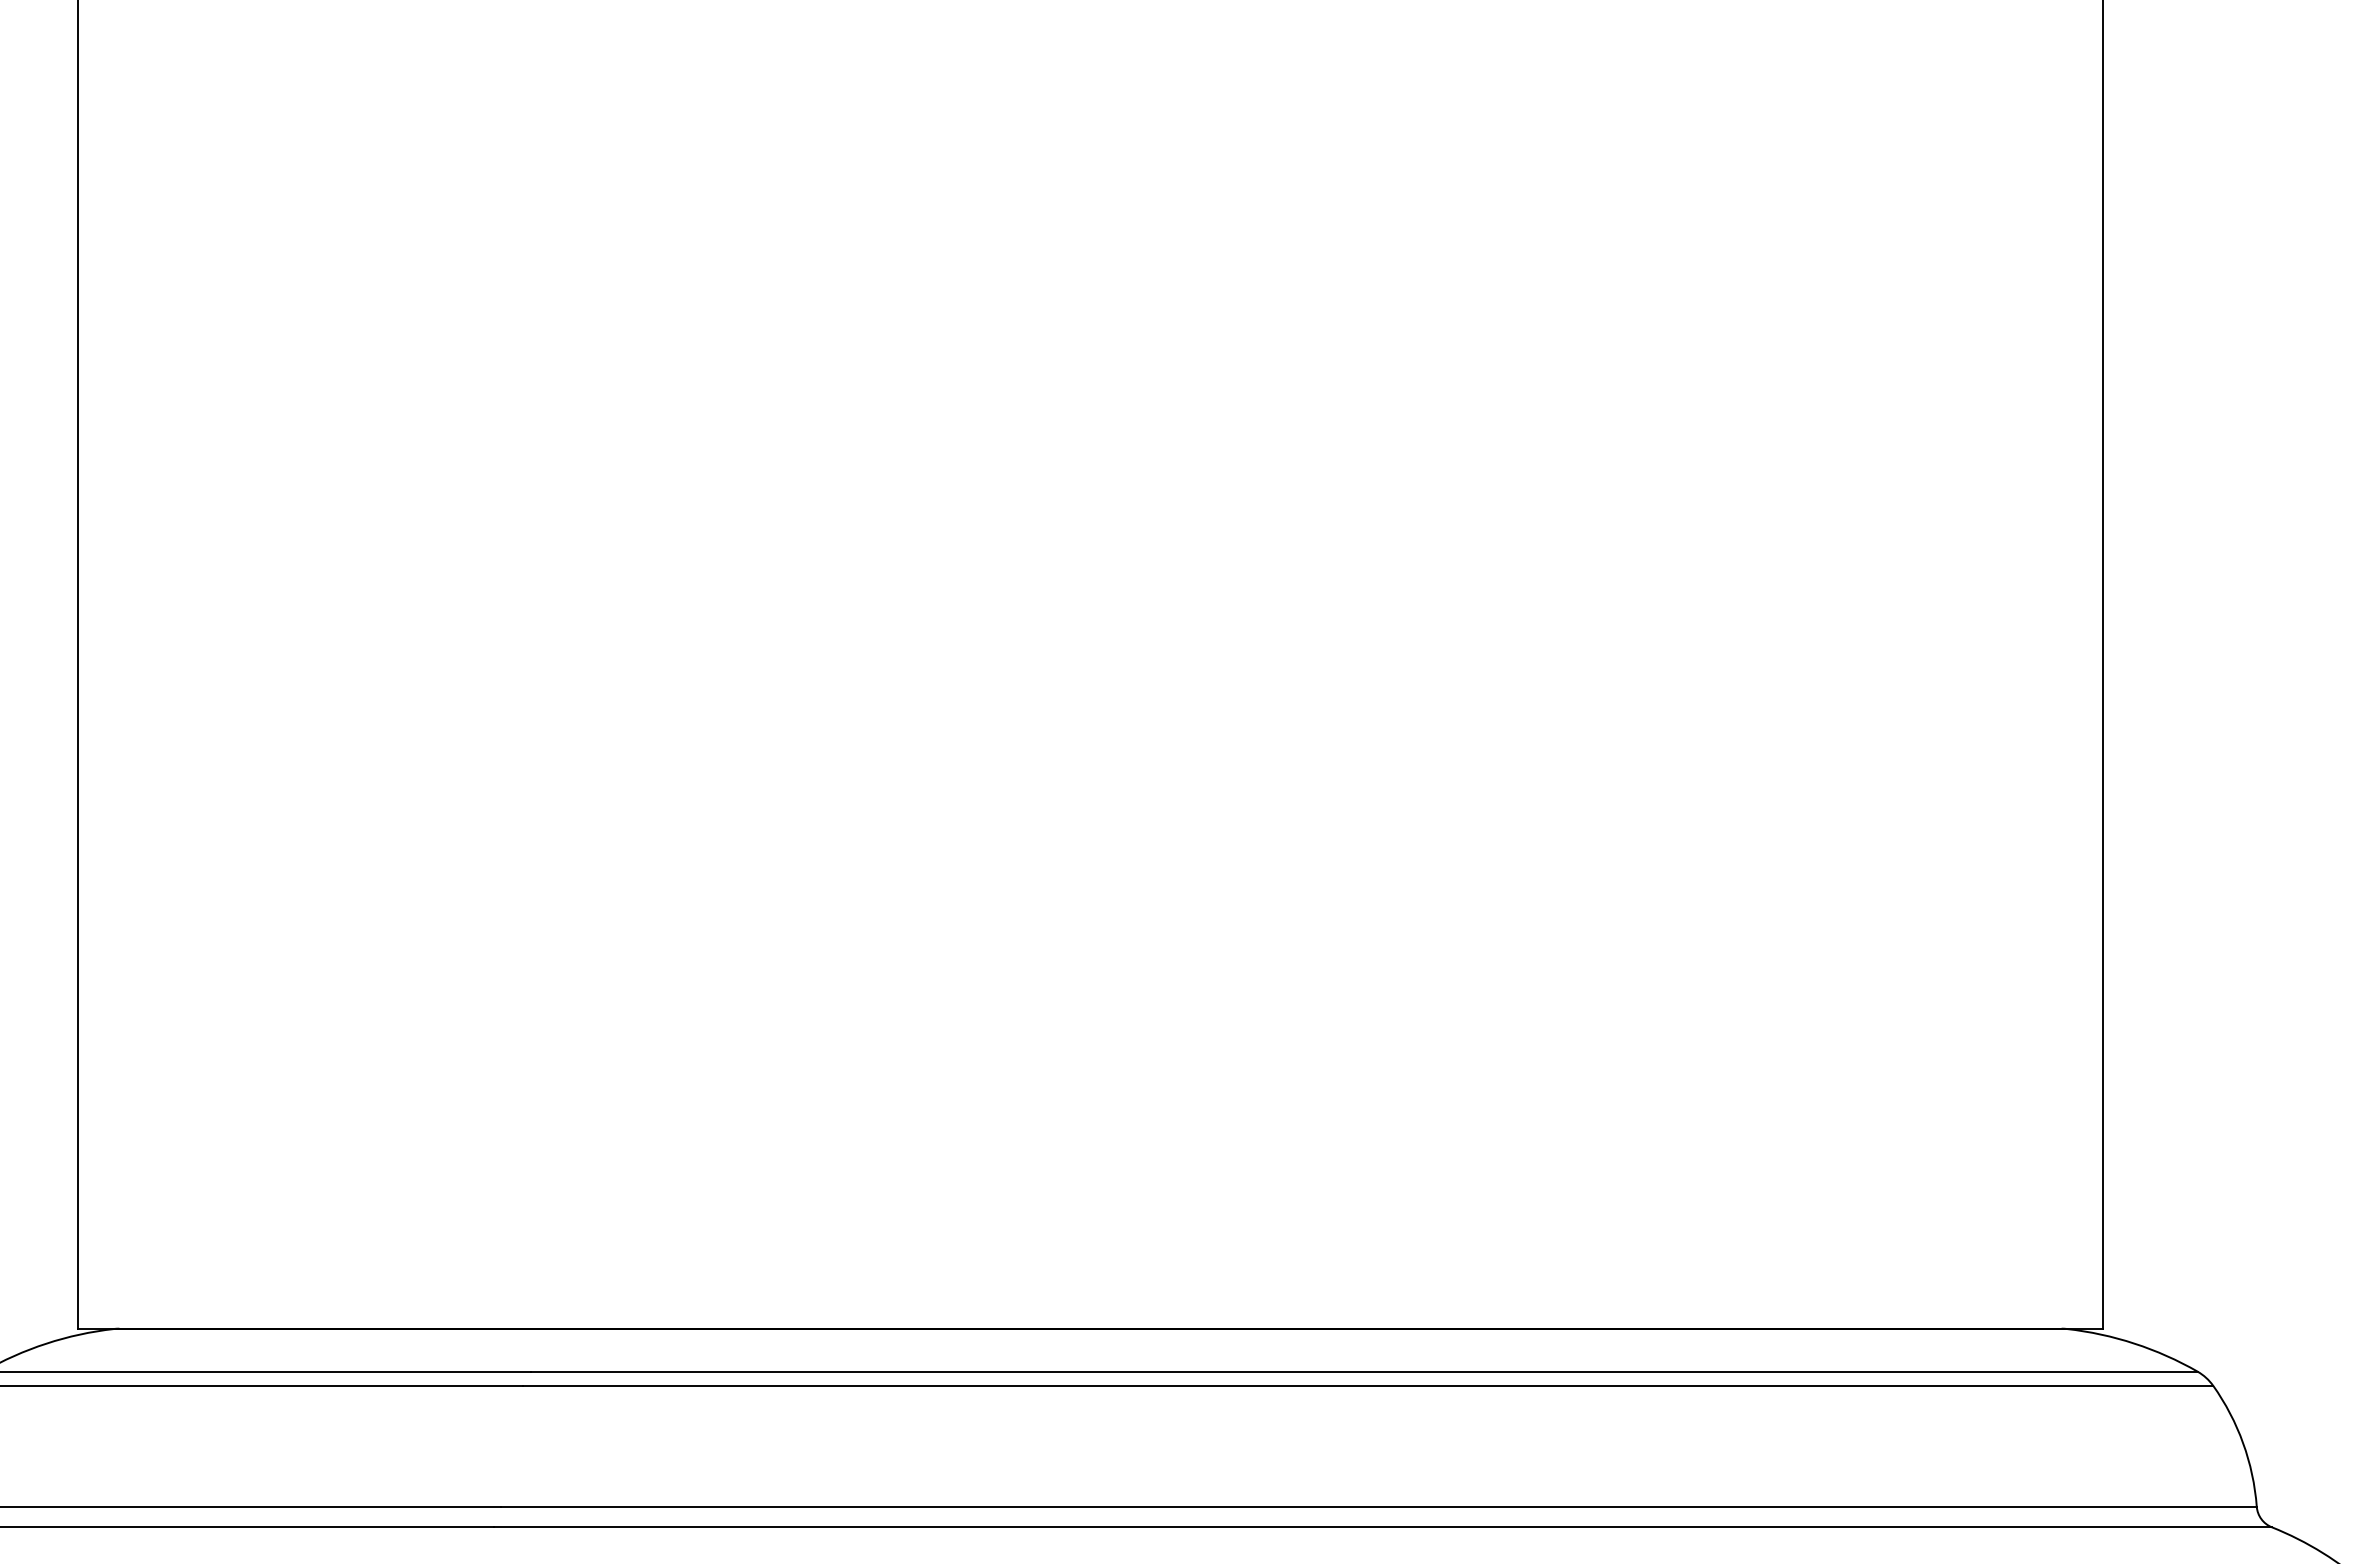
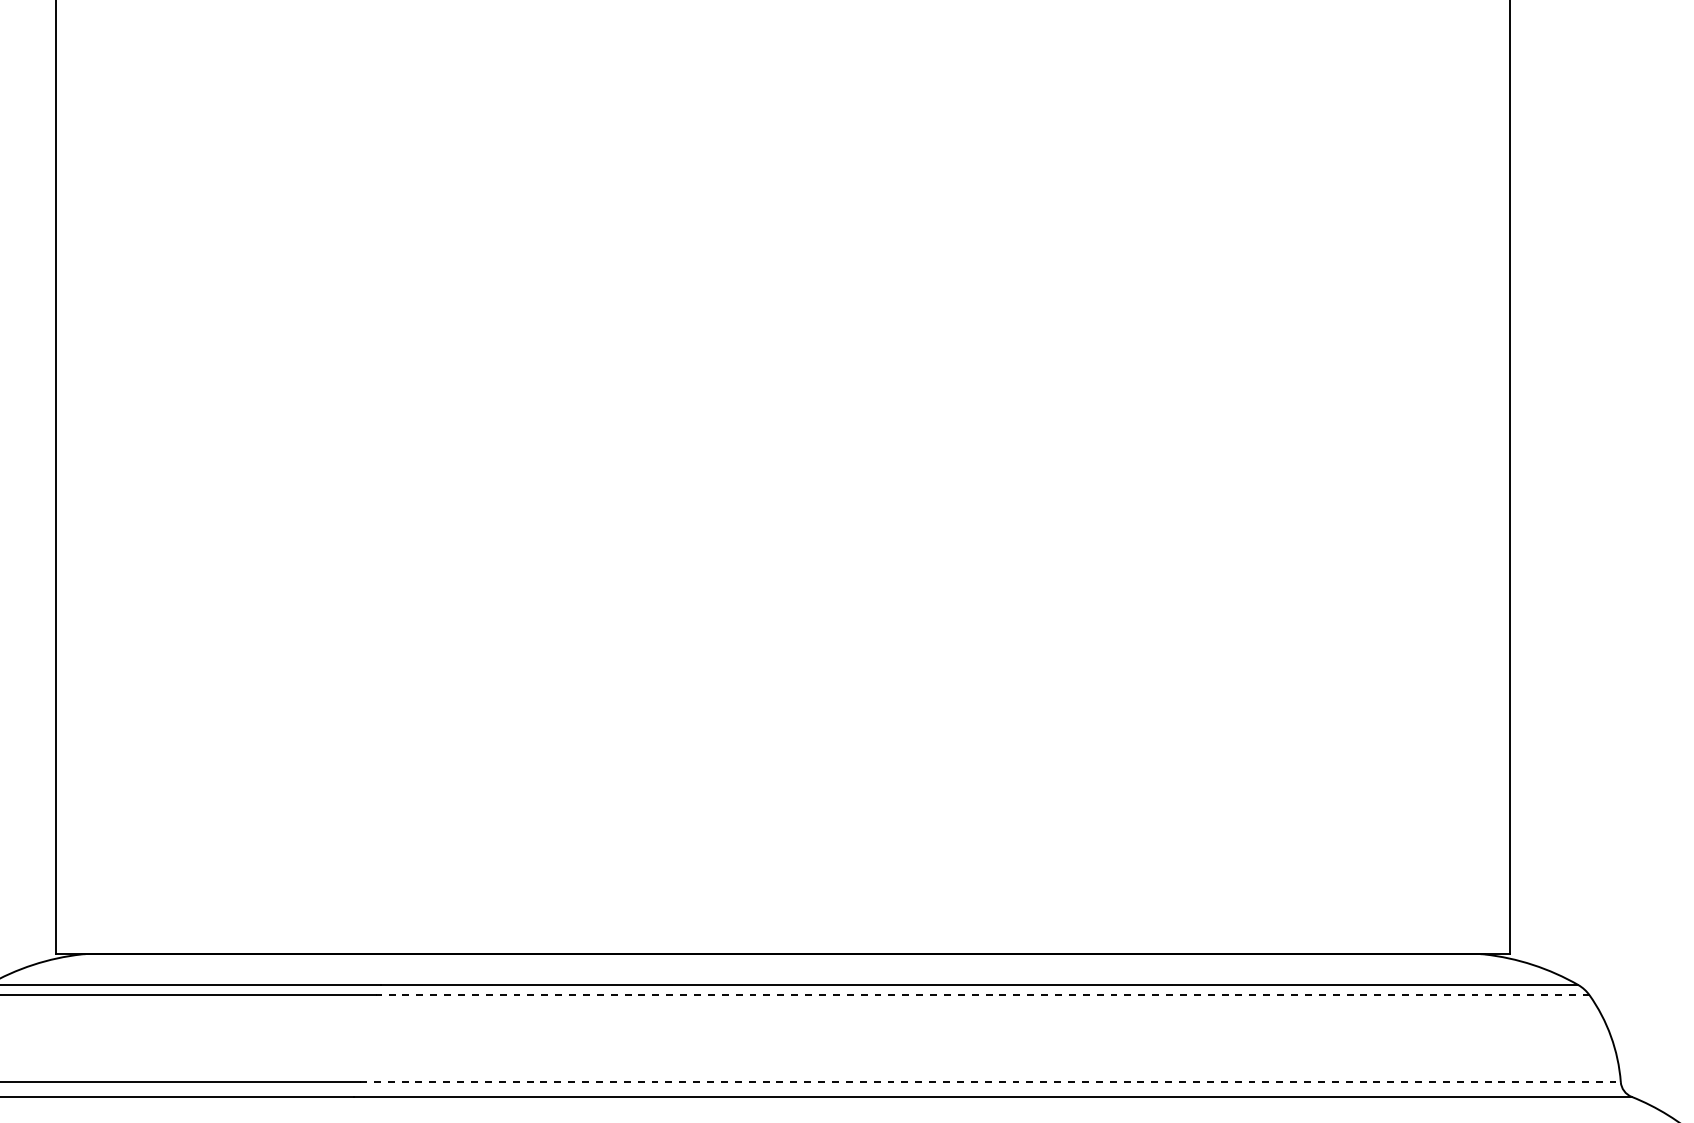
line: (1368, 1385) -> (982, 994), solid -> dashed
line: (1379, 1506) -> (990, 1081), solid -> dashed

